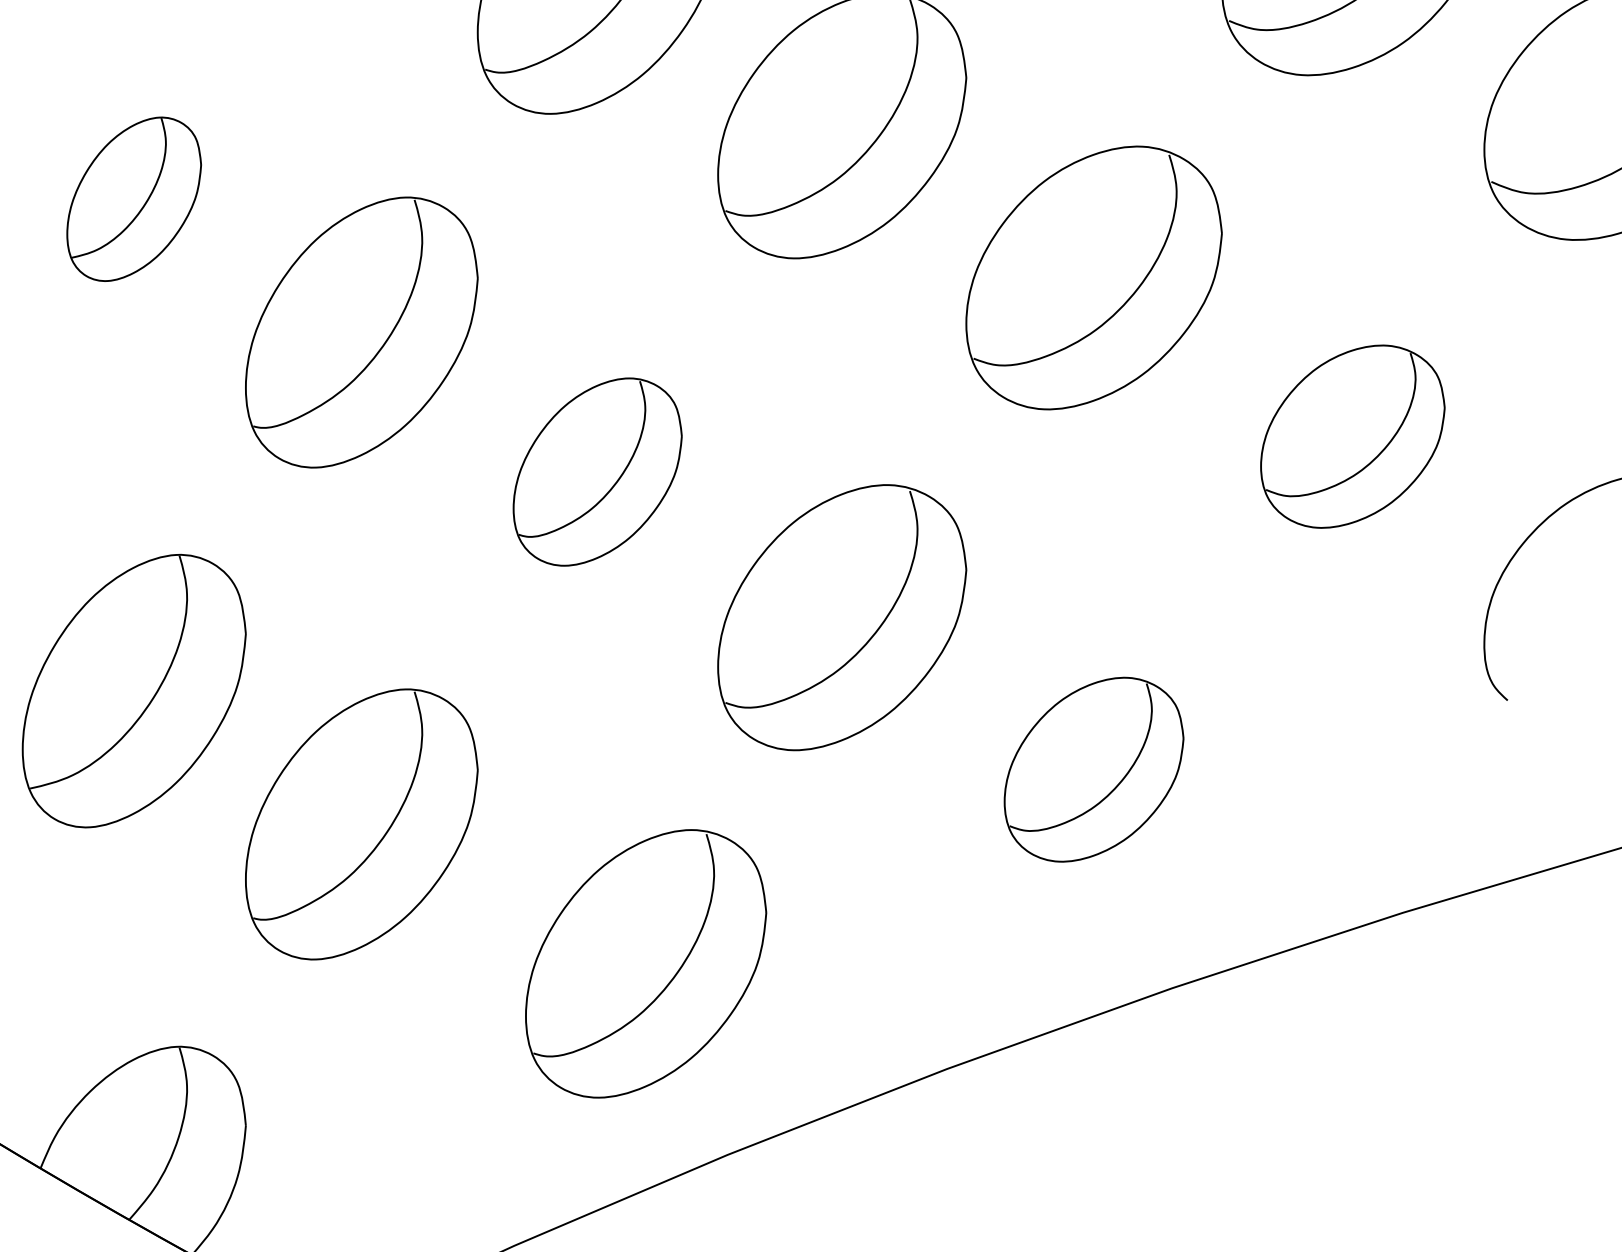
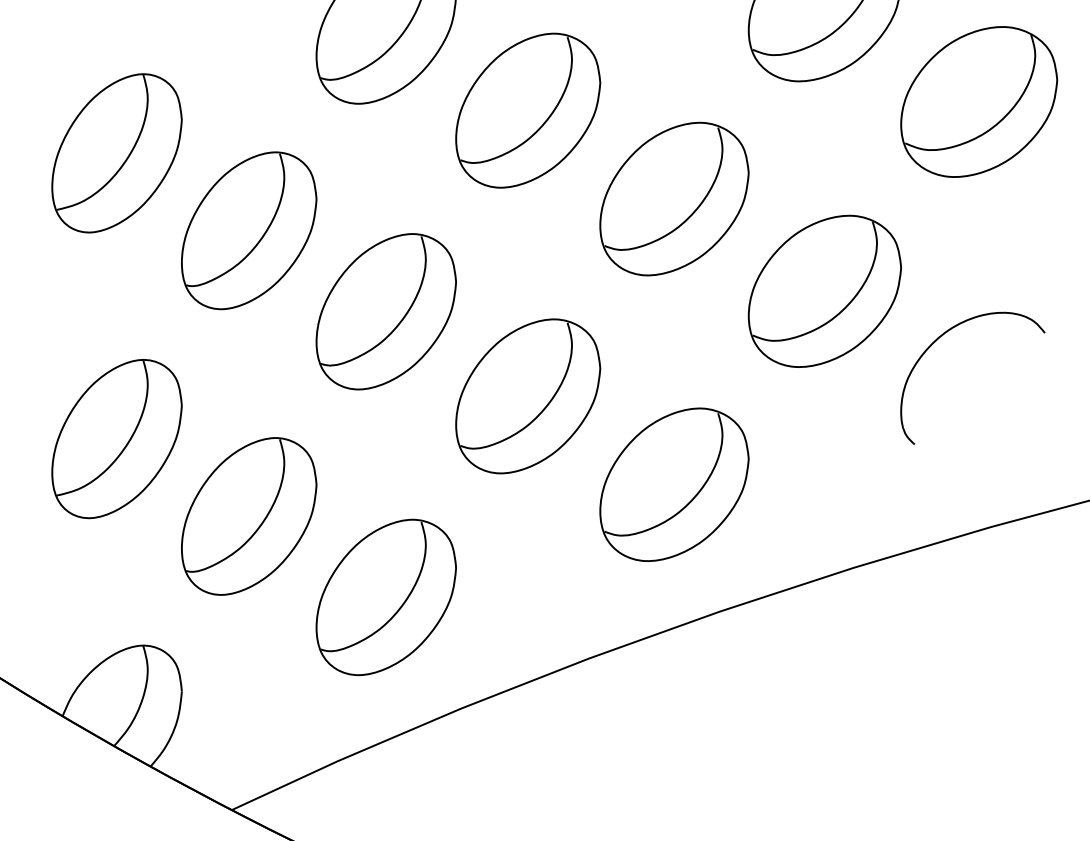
part: (133, 199) -> (116, 153), size x1.67
part: (1352, 435) -> (824, 290), size x1.43
part: (596, 471) -> (385, 311), size x1.43
part: (1094, 769) -> (674, 484), size x1.43
part: (644, 963) -> (385, 597), moved

